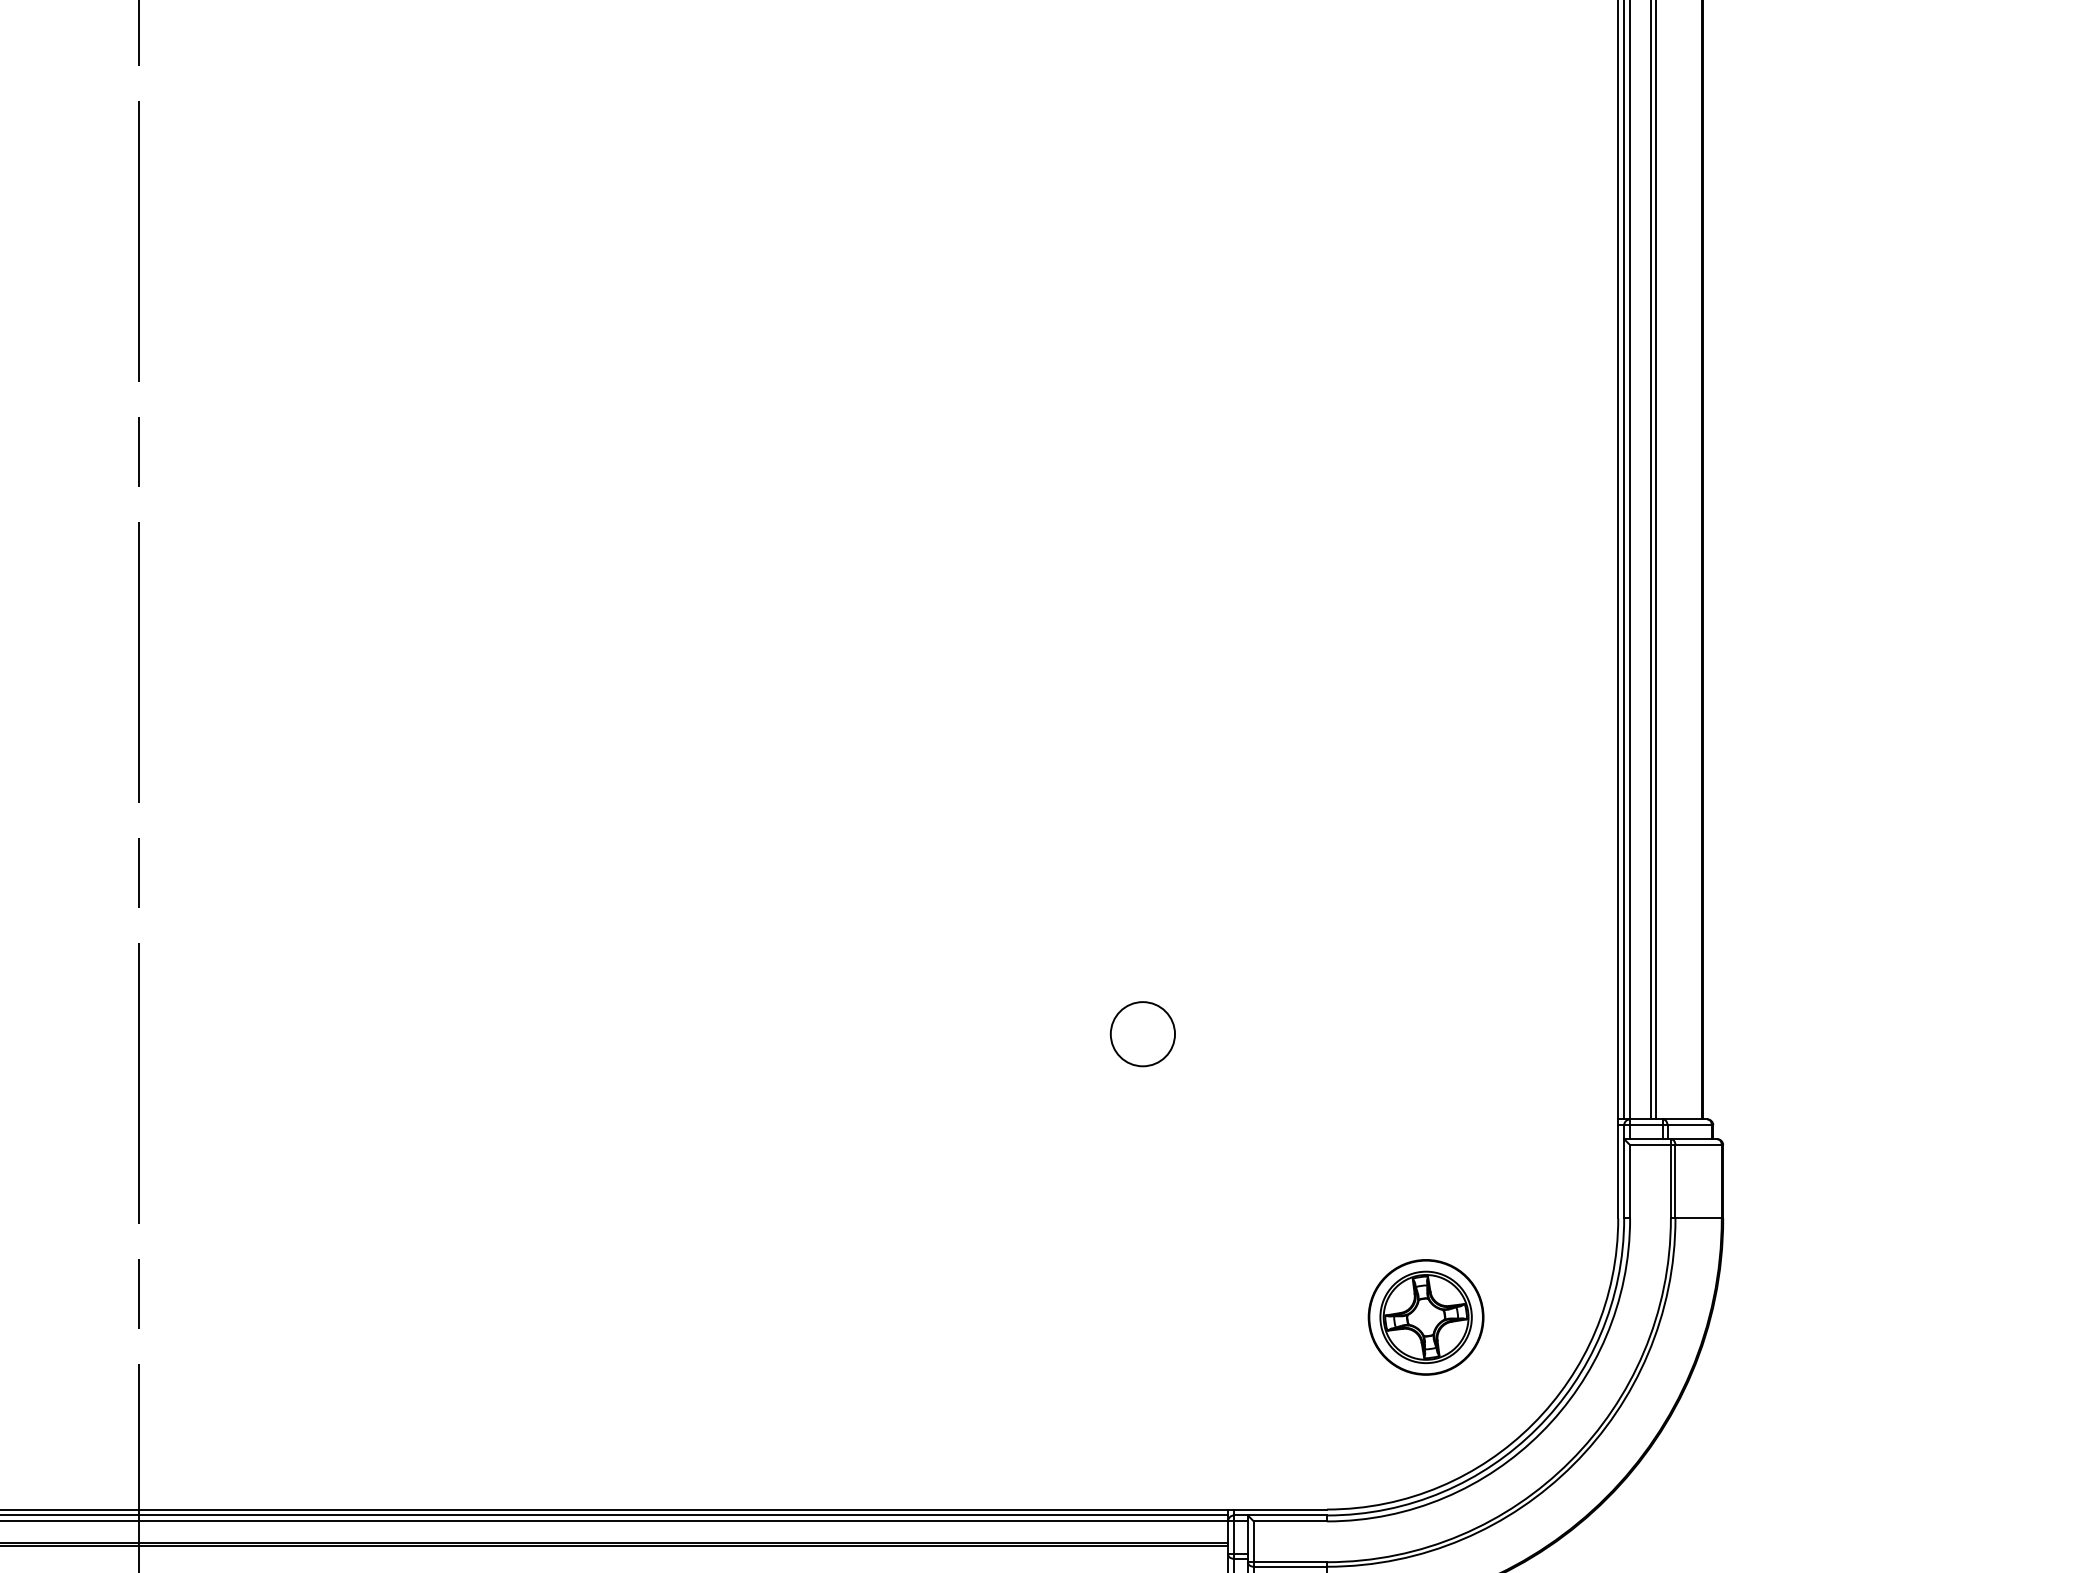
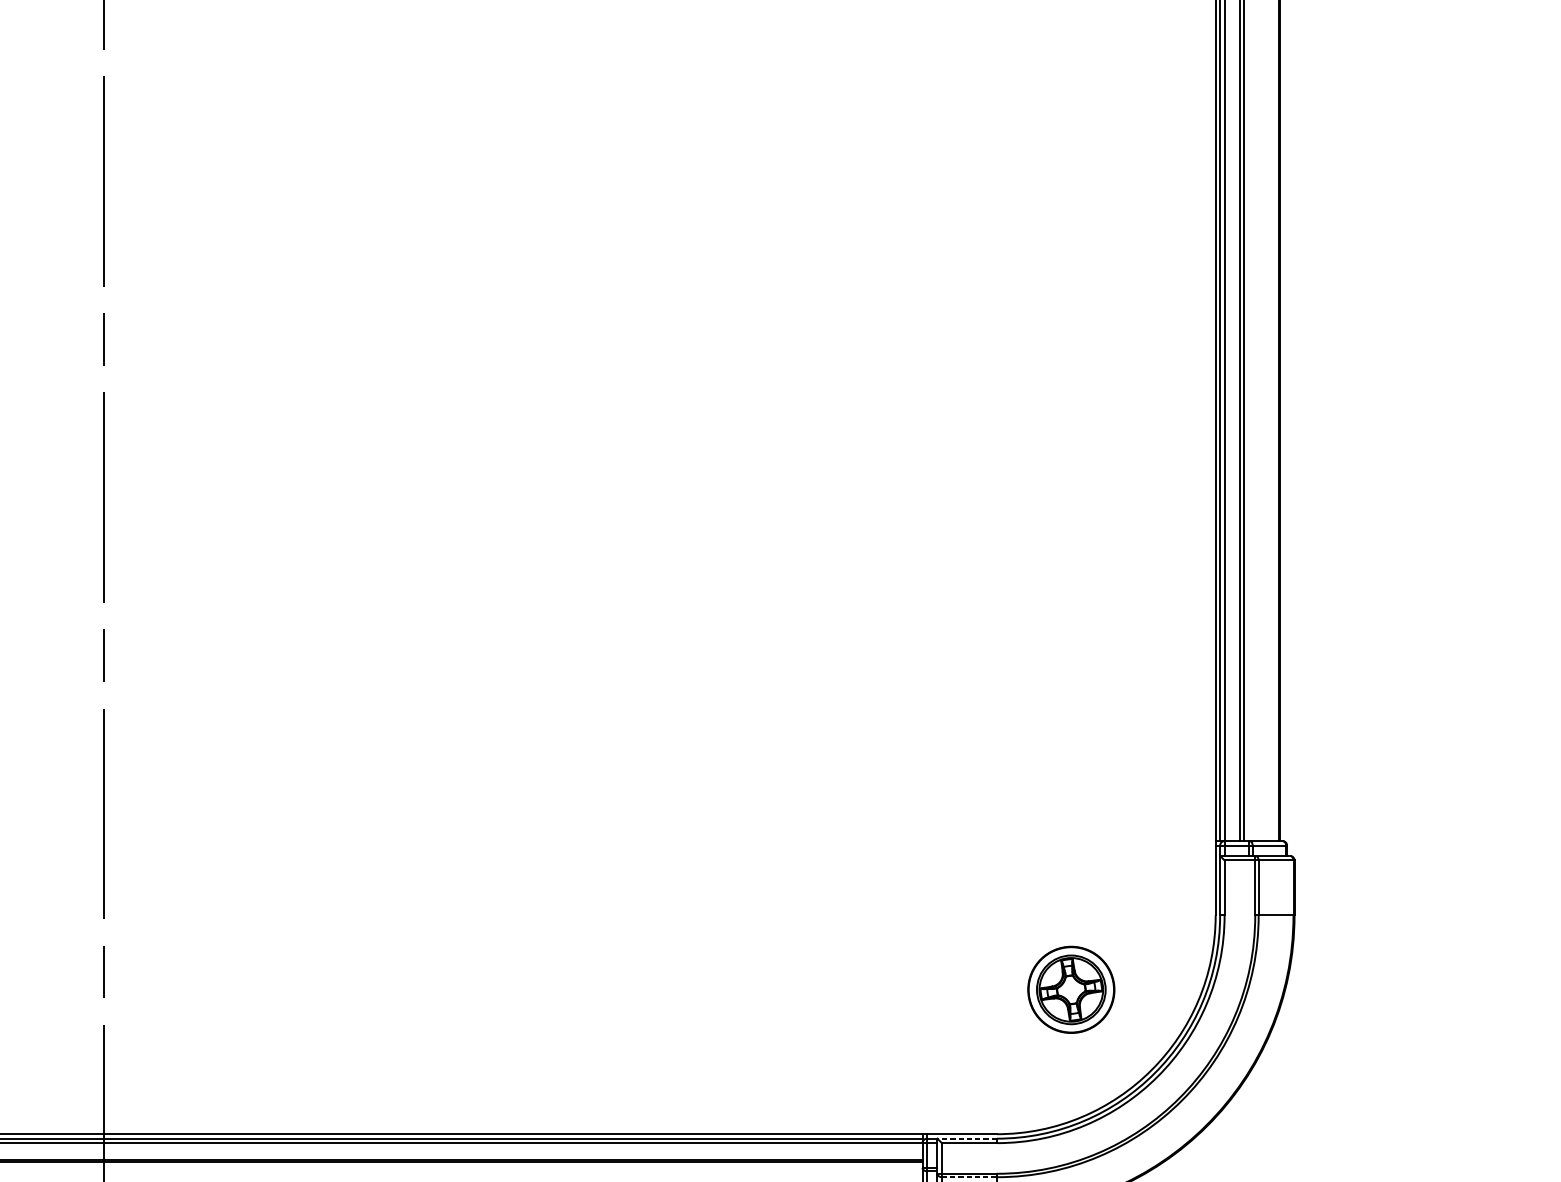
circle: (1142, 1034) -> (858, 777), removed
line: (1287, 1515) -> (967, 1138), solid -> dashed
line: (1290, 1566) -> (969, 1177), solid -> dashed

